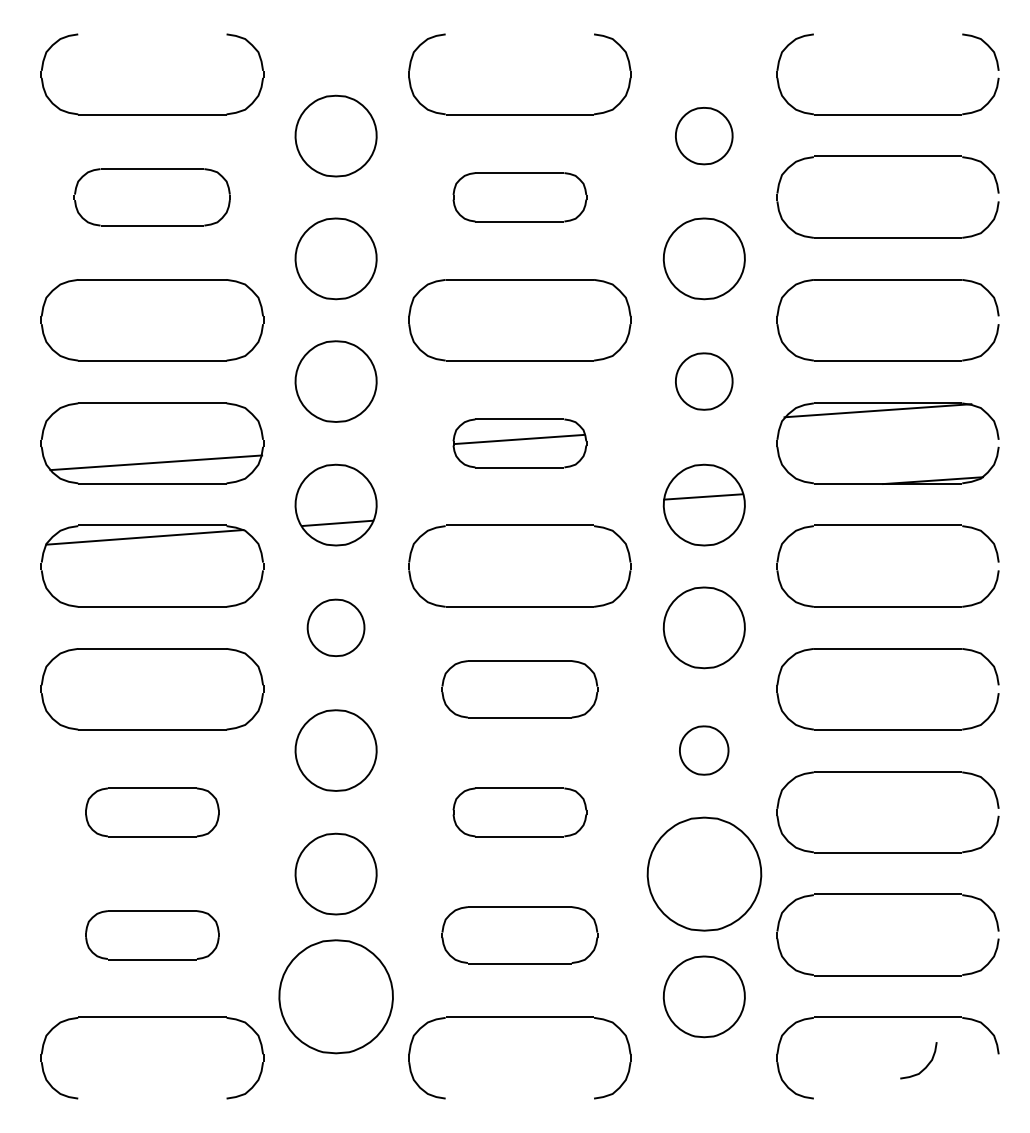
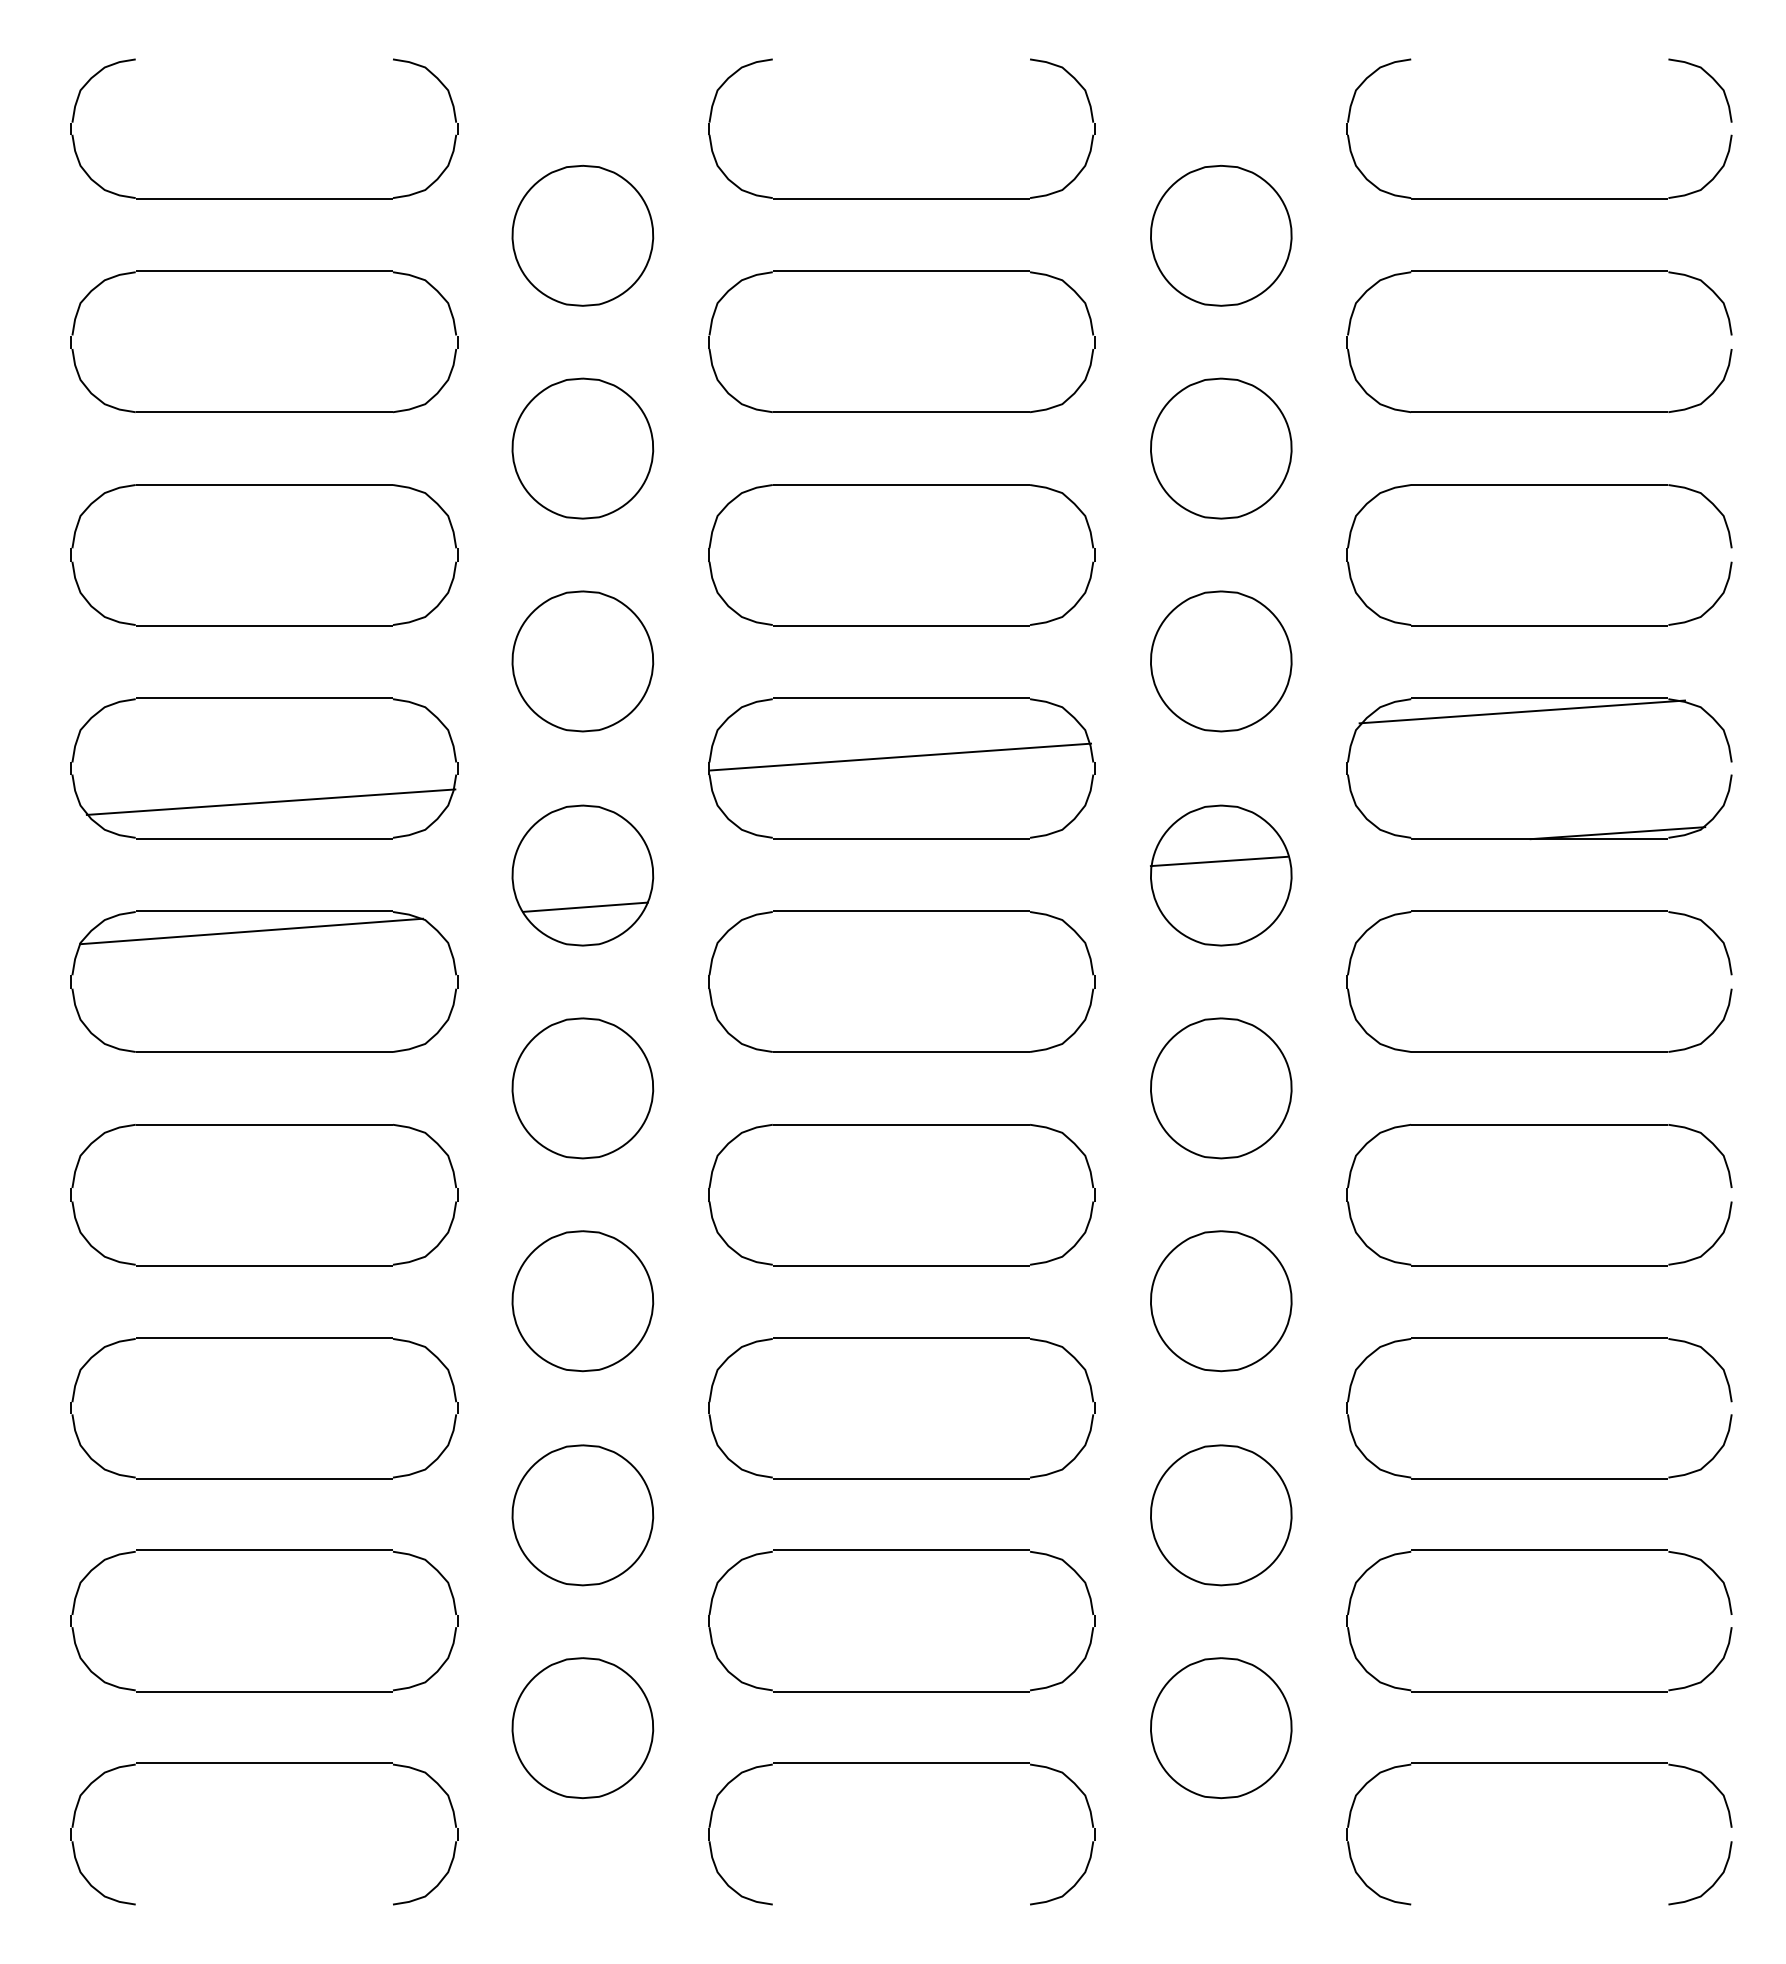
part: (703, 135) -> (1219, 234), size x1.43
part: (152, 196) -> (264, 340), size x1.43
part: (519, 196) -> (900, 340), size x1.67
part: (703, 381) -> (1219, 661), size x1.43
part: (519, 443) -> (900, 768), size x1.67
part: (335, 627) -> (581, 1087), size x1.43
part: (519, 689) -> (900, 1195), size x1.43
part: (703, 750) -> (1219, 1301), size x1.67
part: (152, 812) -> (264, 1408), size x1.67
part: (519, 812) -> (900, 1408), size x1.67
part: (703, 873) -> (1219, 1514), size x0.71
part: (152, 934) -> (264, 1620), size x1.67
part: (519, 934) -> (900, 1620), size x1.43
part: (335, 996) -> (581, 1727), size x0.71
curve: (925, 1066) -> (1712, 1883), moved

